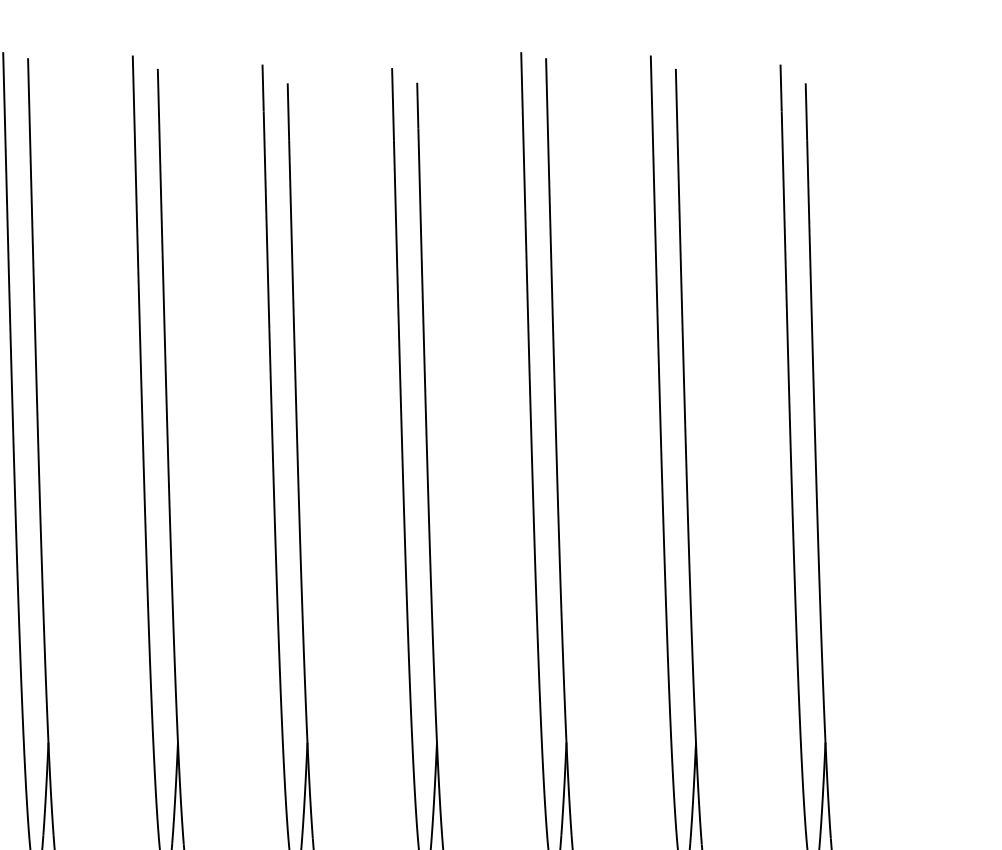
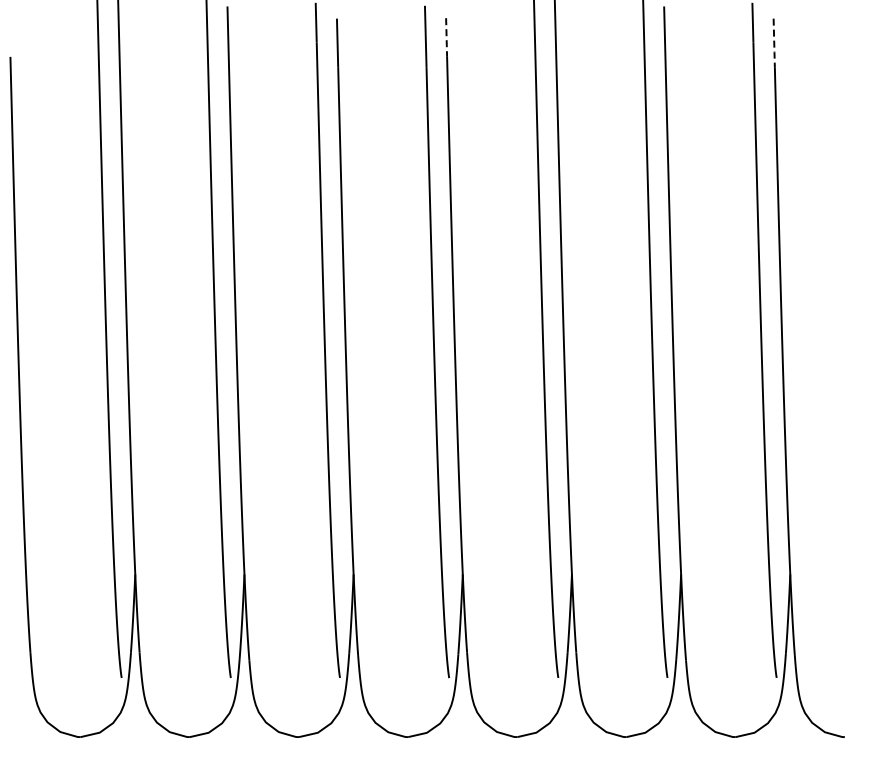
line: (417, 106) -> (446, 38), solid -> dashed
line: (806, 112) -> (774, 43), solid -> dashed

